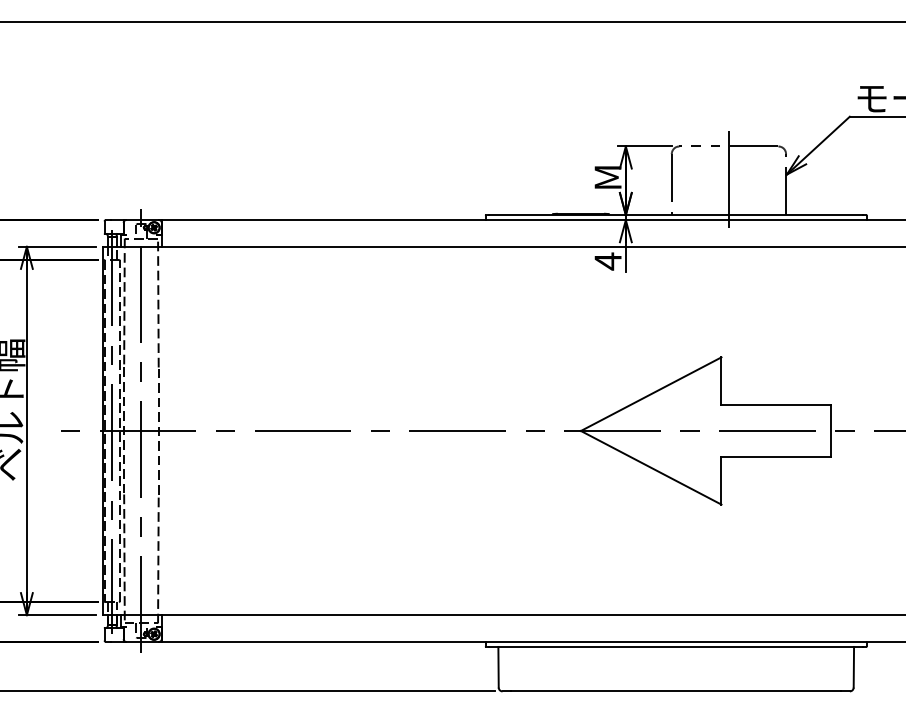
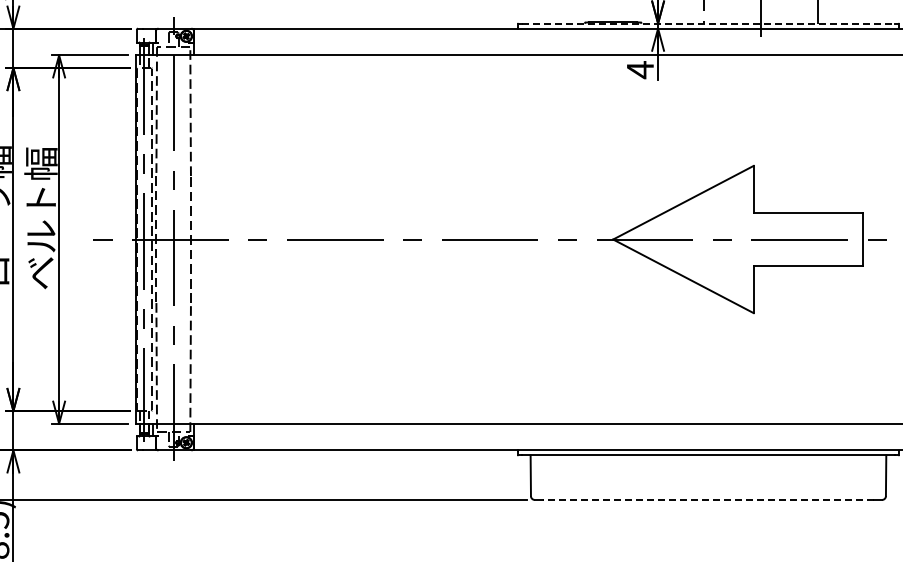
line: (676, 215) -> (708, 24), solid -> dashed
line: (675, 691) -> (707, 500), solid -> dashed

